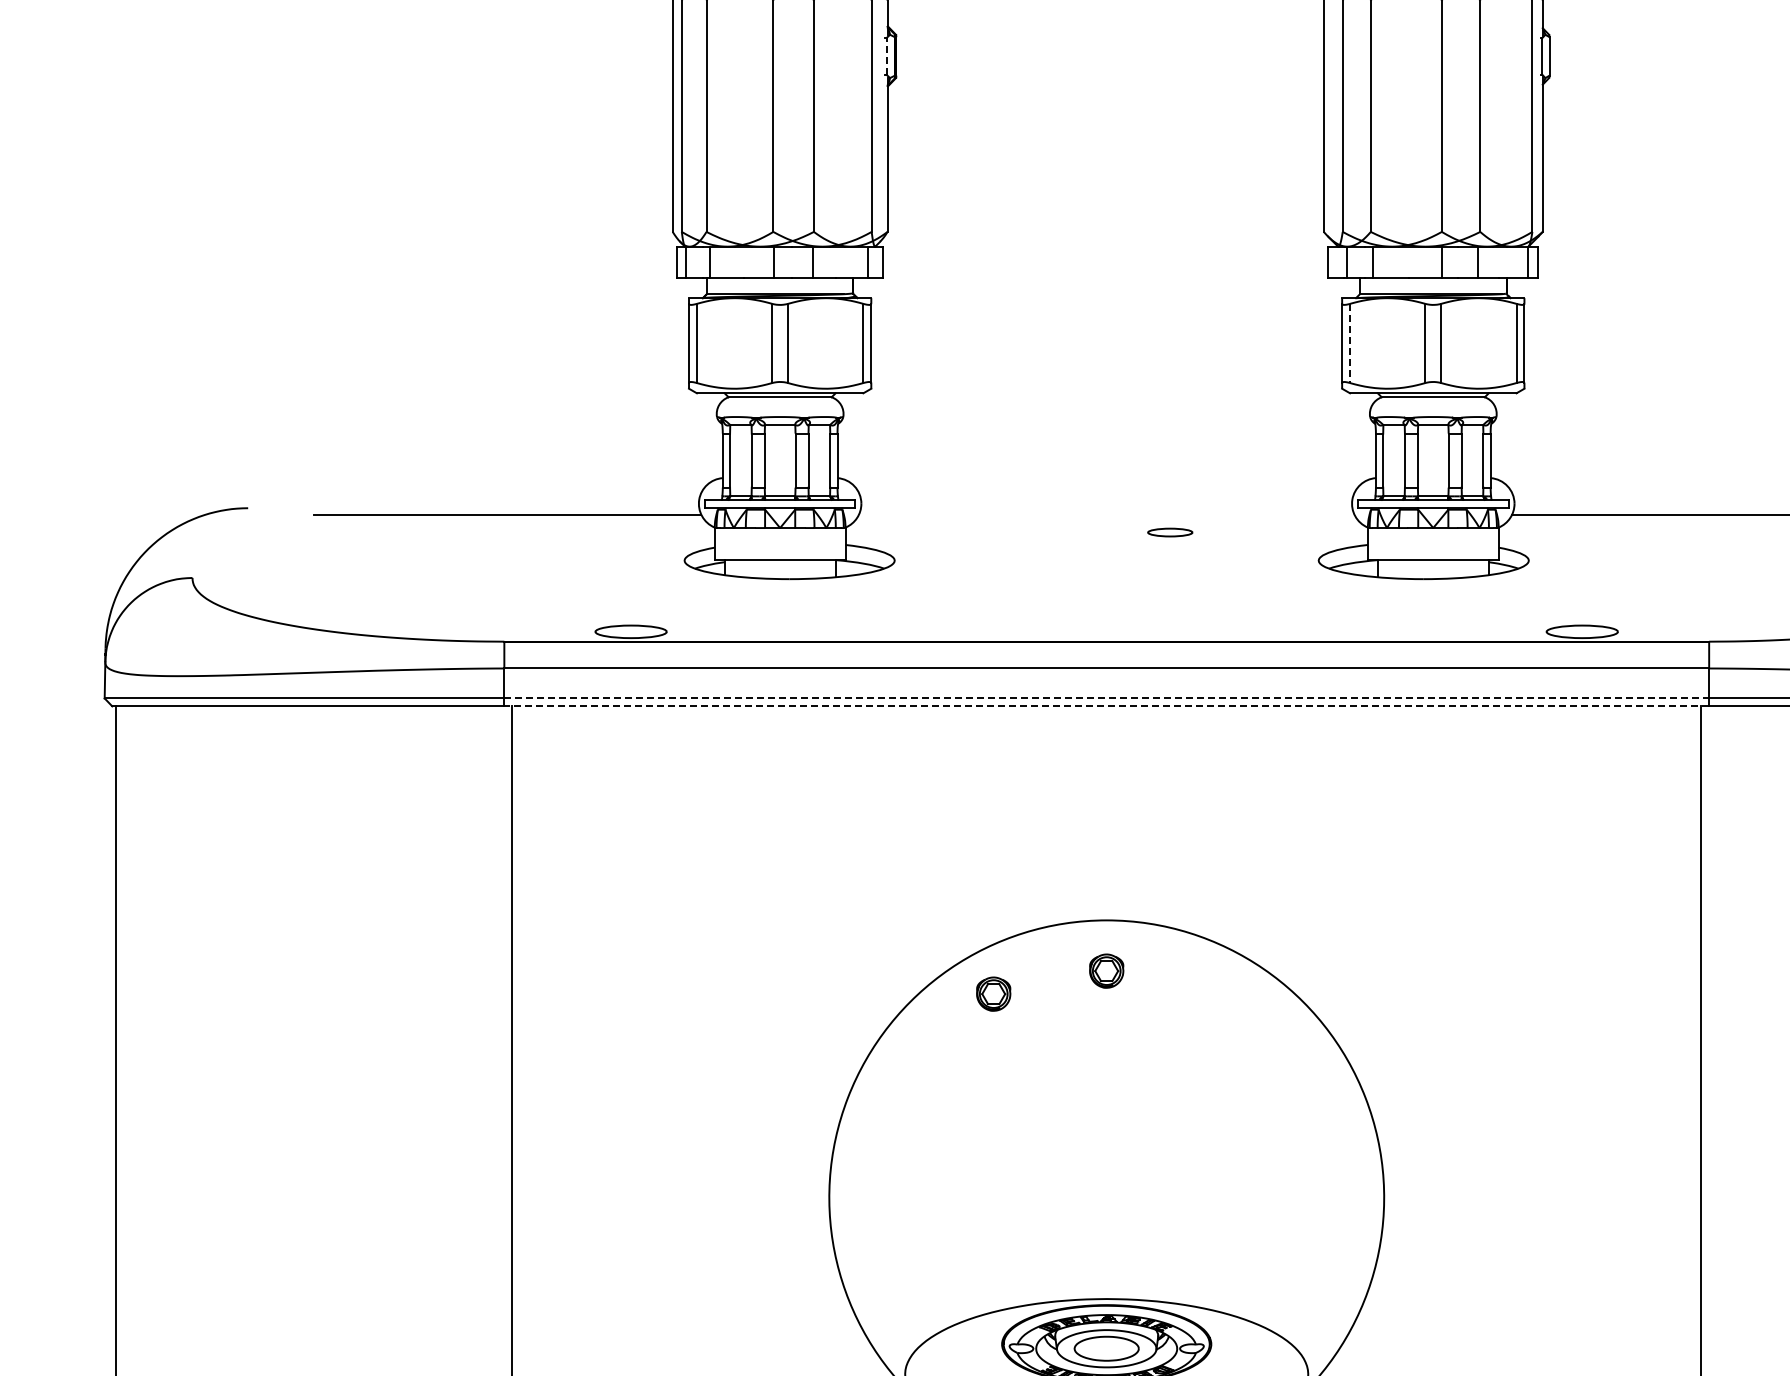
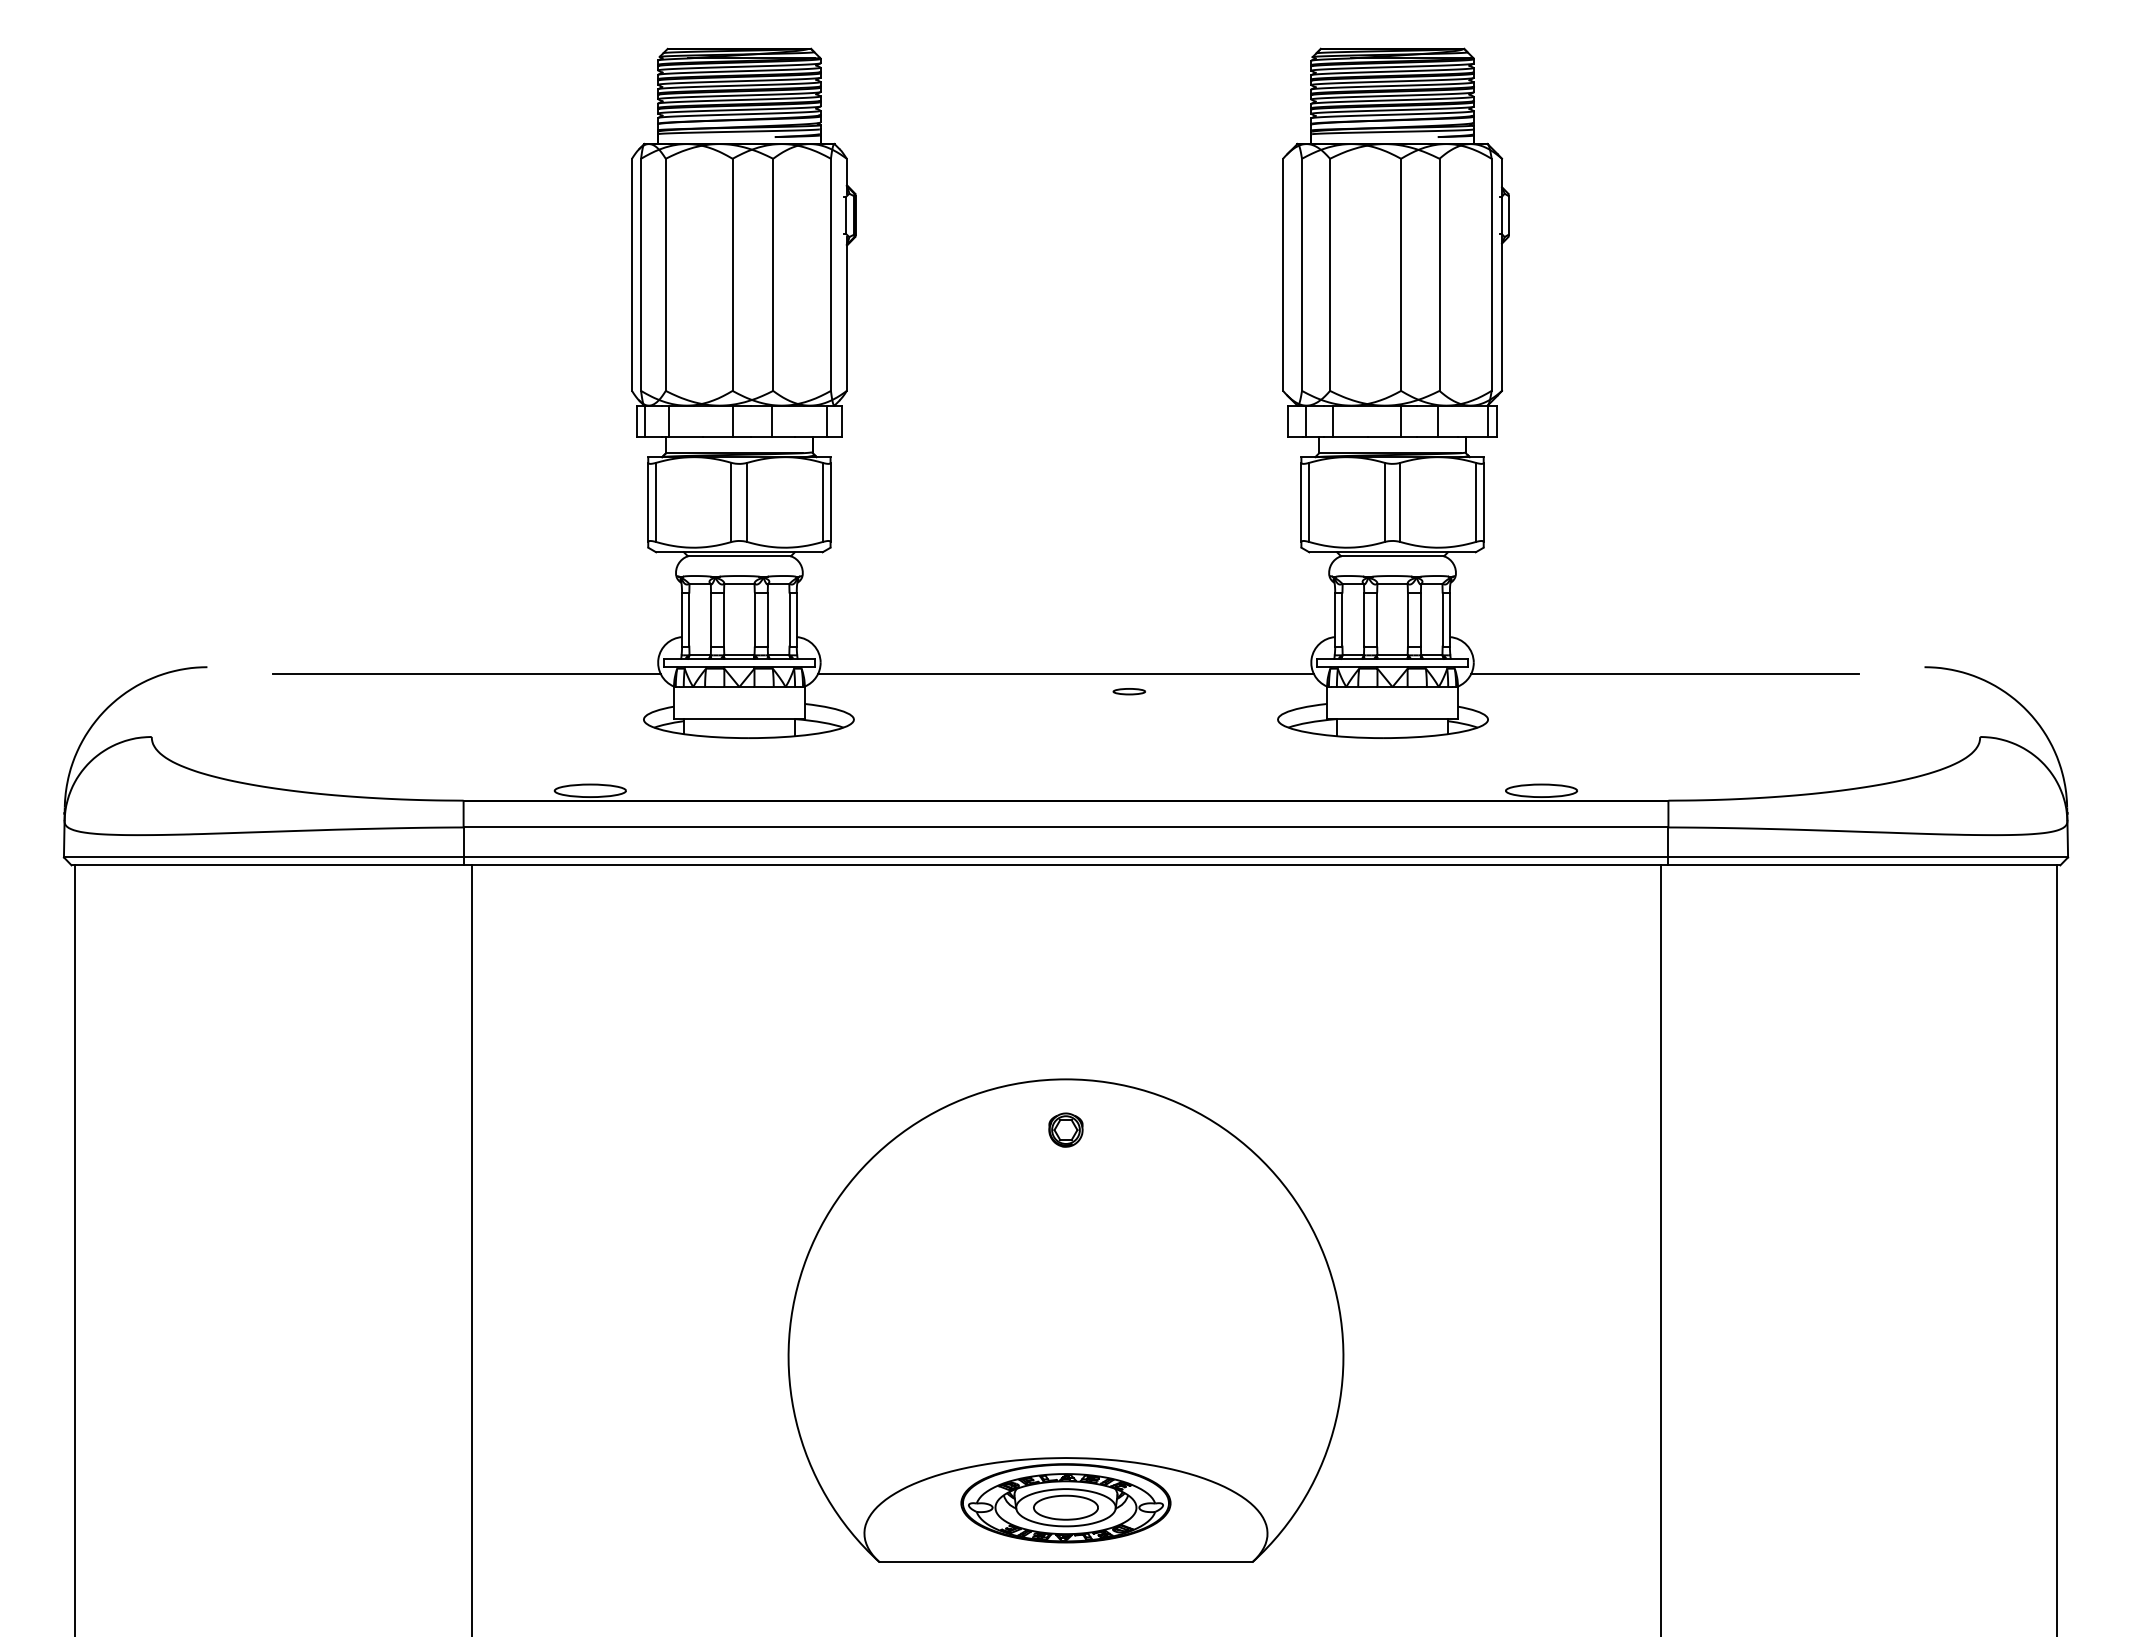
line: (886, 55) -> (845, 214), dashed -> solid
line: (1350, 343) -> (1309, 502), dashed -> solid
line: (1106, 514) -> (1065, 673), added
part: (1169, 532) -> (1128, 691), size x0.71
line: (1107, 698) -> (1066, 857), dashed -> solid
line: (1106, 706) -> (1065, 865), dashed -> solid
part: (993, 993) -> (952, 1152), removed

